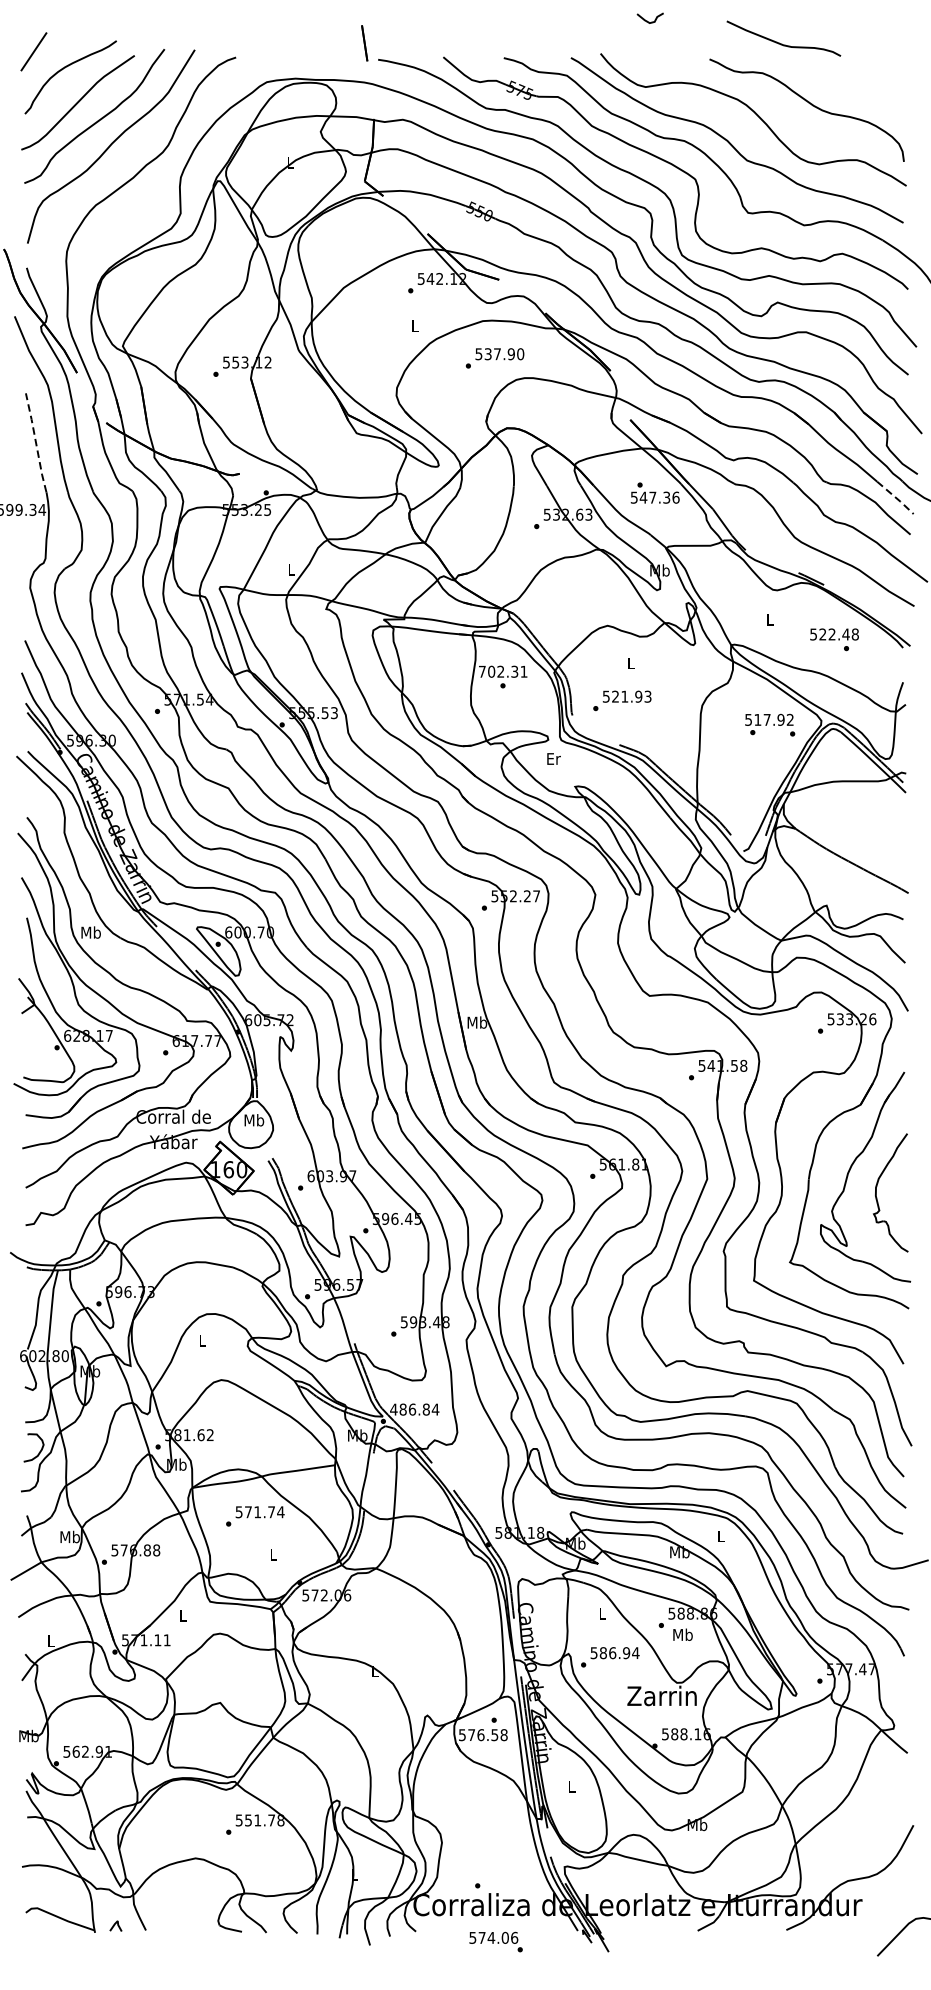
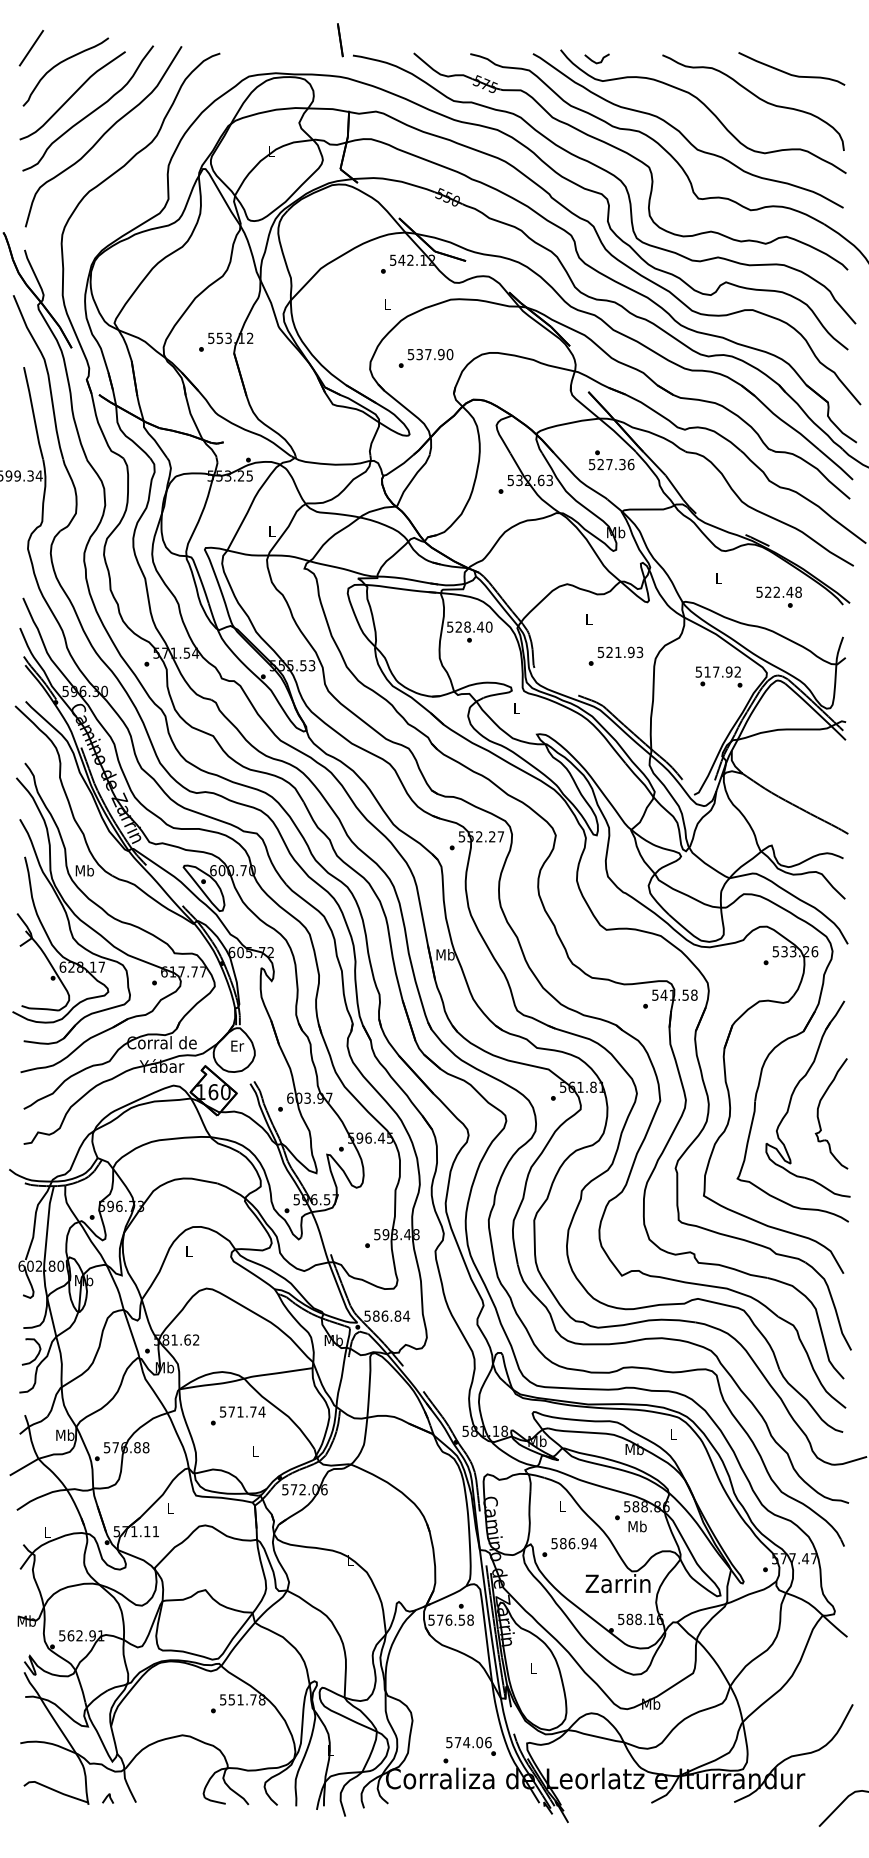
curve: (648, 21) -> (595, 61), moved
curve: (780, 42) -> (788, 72), moved
text: (494, 358) -> (425, 358), moved
line: (36, 443) -> (33, 413), dashed -> solid
text: (643, 497) -> (600, 464), 547.36 -> 527.36
line: (897, 498) -> (837, 465), dashed -> solid
text: (502, 671) -> (469, 626), 702.31 -> 528.40
text: (621, 699) -> (615, 655), moved
text: (553, 758) -> (516, 708), Er -> L
text: (254, 1119) -> (237, 1045), Mb -> Er
text: (393, 1408) -> (367, 1315), 486.84 -> 586.84
text: (495, 1942) -> (470, 1746), moved

